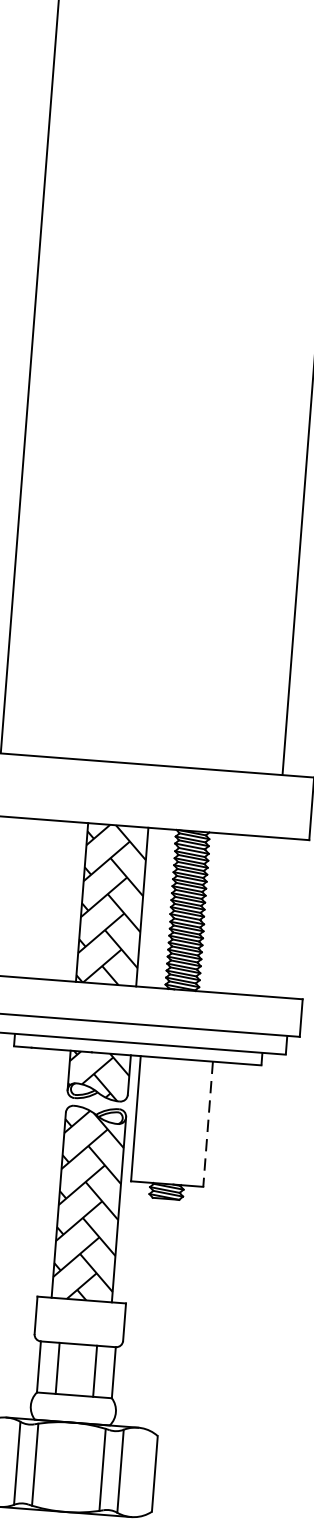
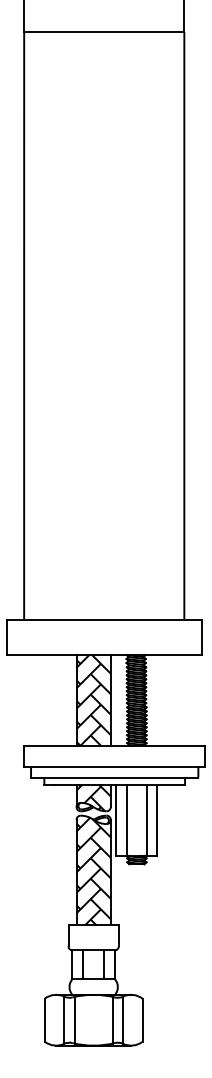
line: (153, 1118) -> (126, 819), added
line: (190, 1121) -> (147, 819), added
line: (208, 1124) -> (157, 820), dashed -> solid

